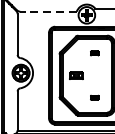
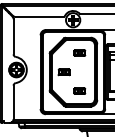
line: (47, 12) -> (39, 17), dashed -> solid
part: (94, 52) -> (79, 52), size x1.67
part: (94, 96) -> (79, 90), size x1.67

